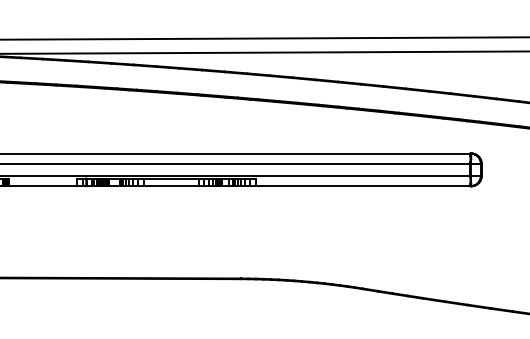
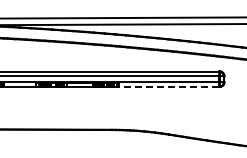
line: (363, 185) -> (169, 86), solid -> dashed

